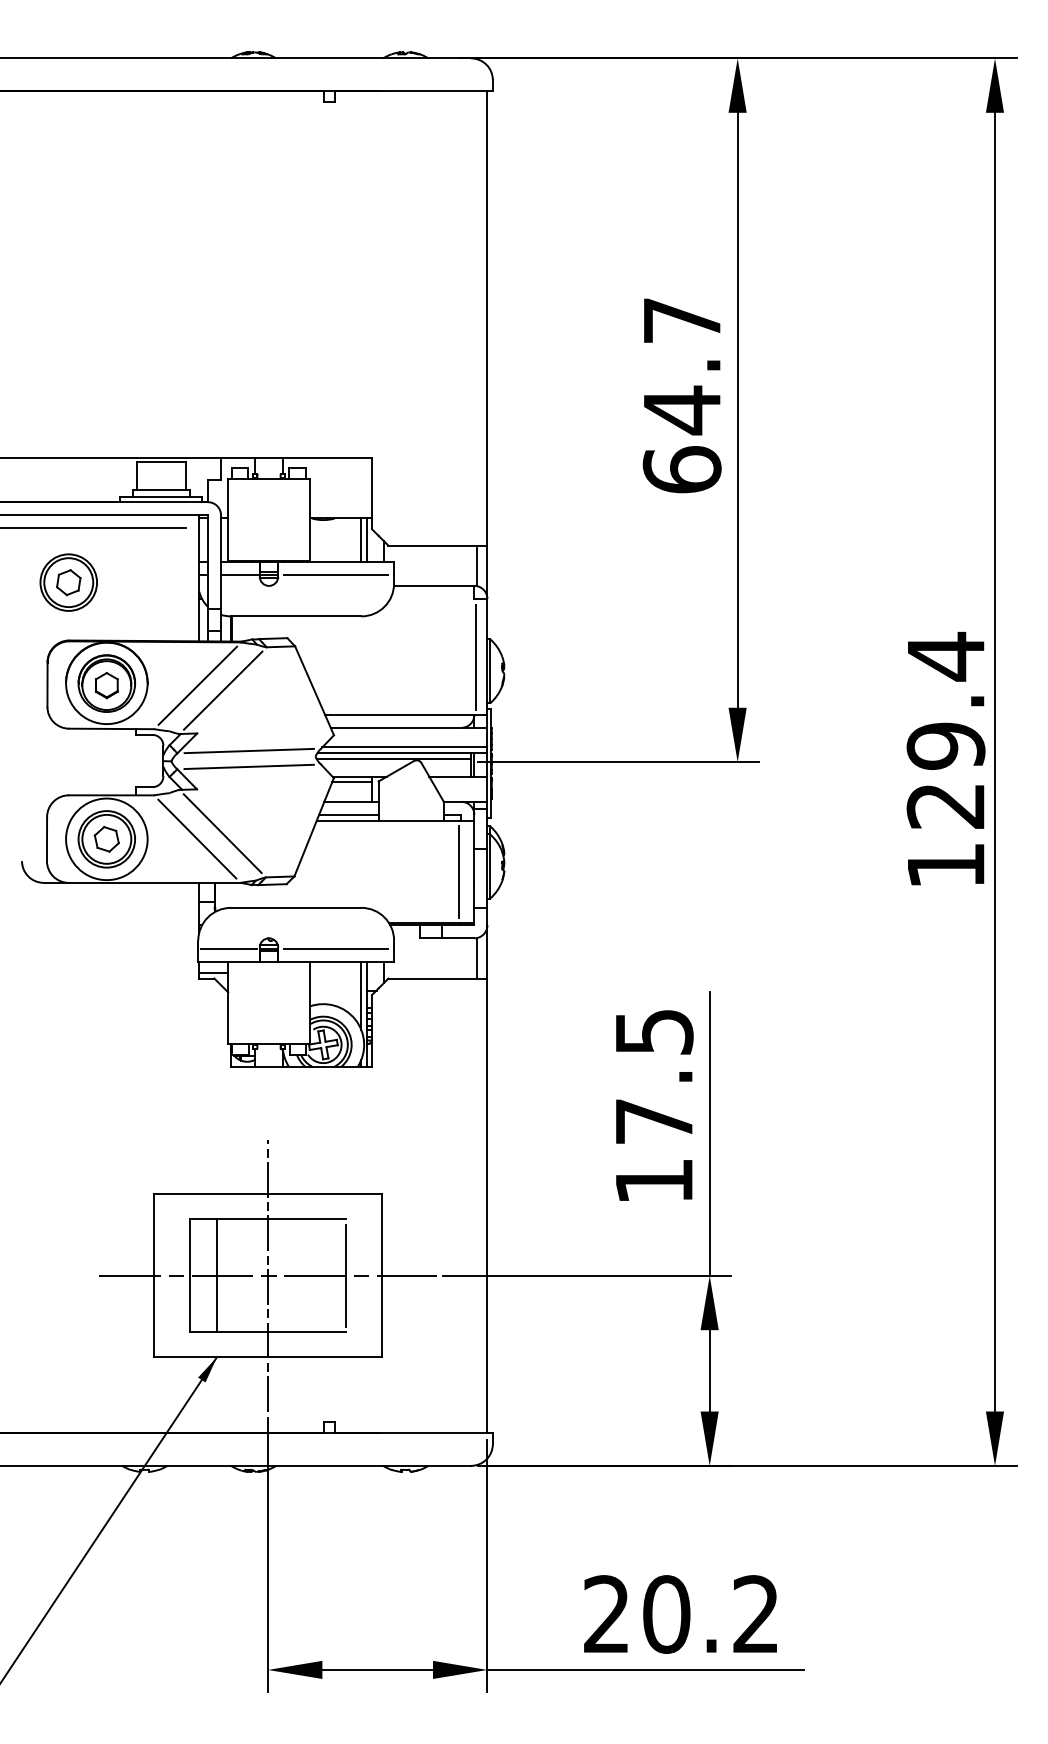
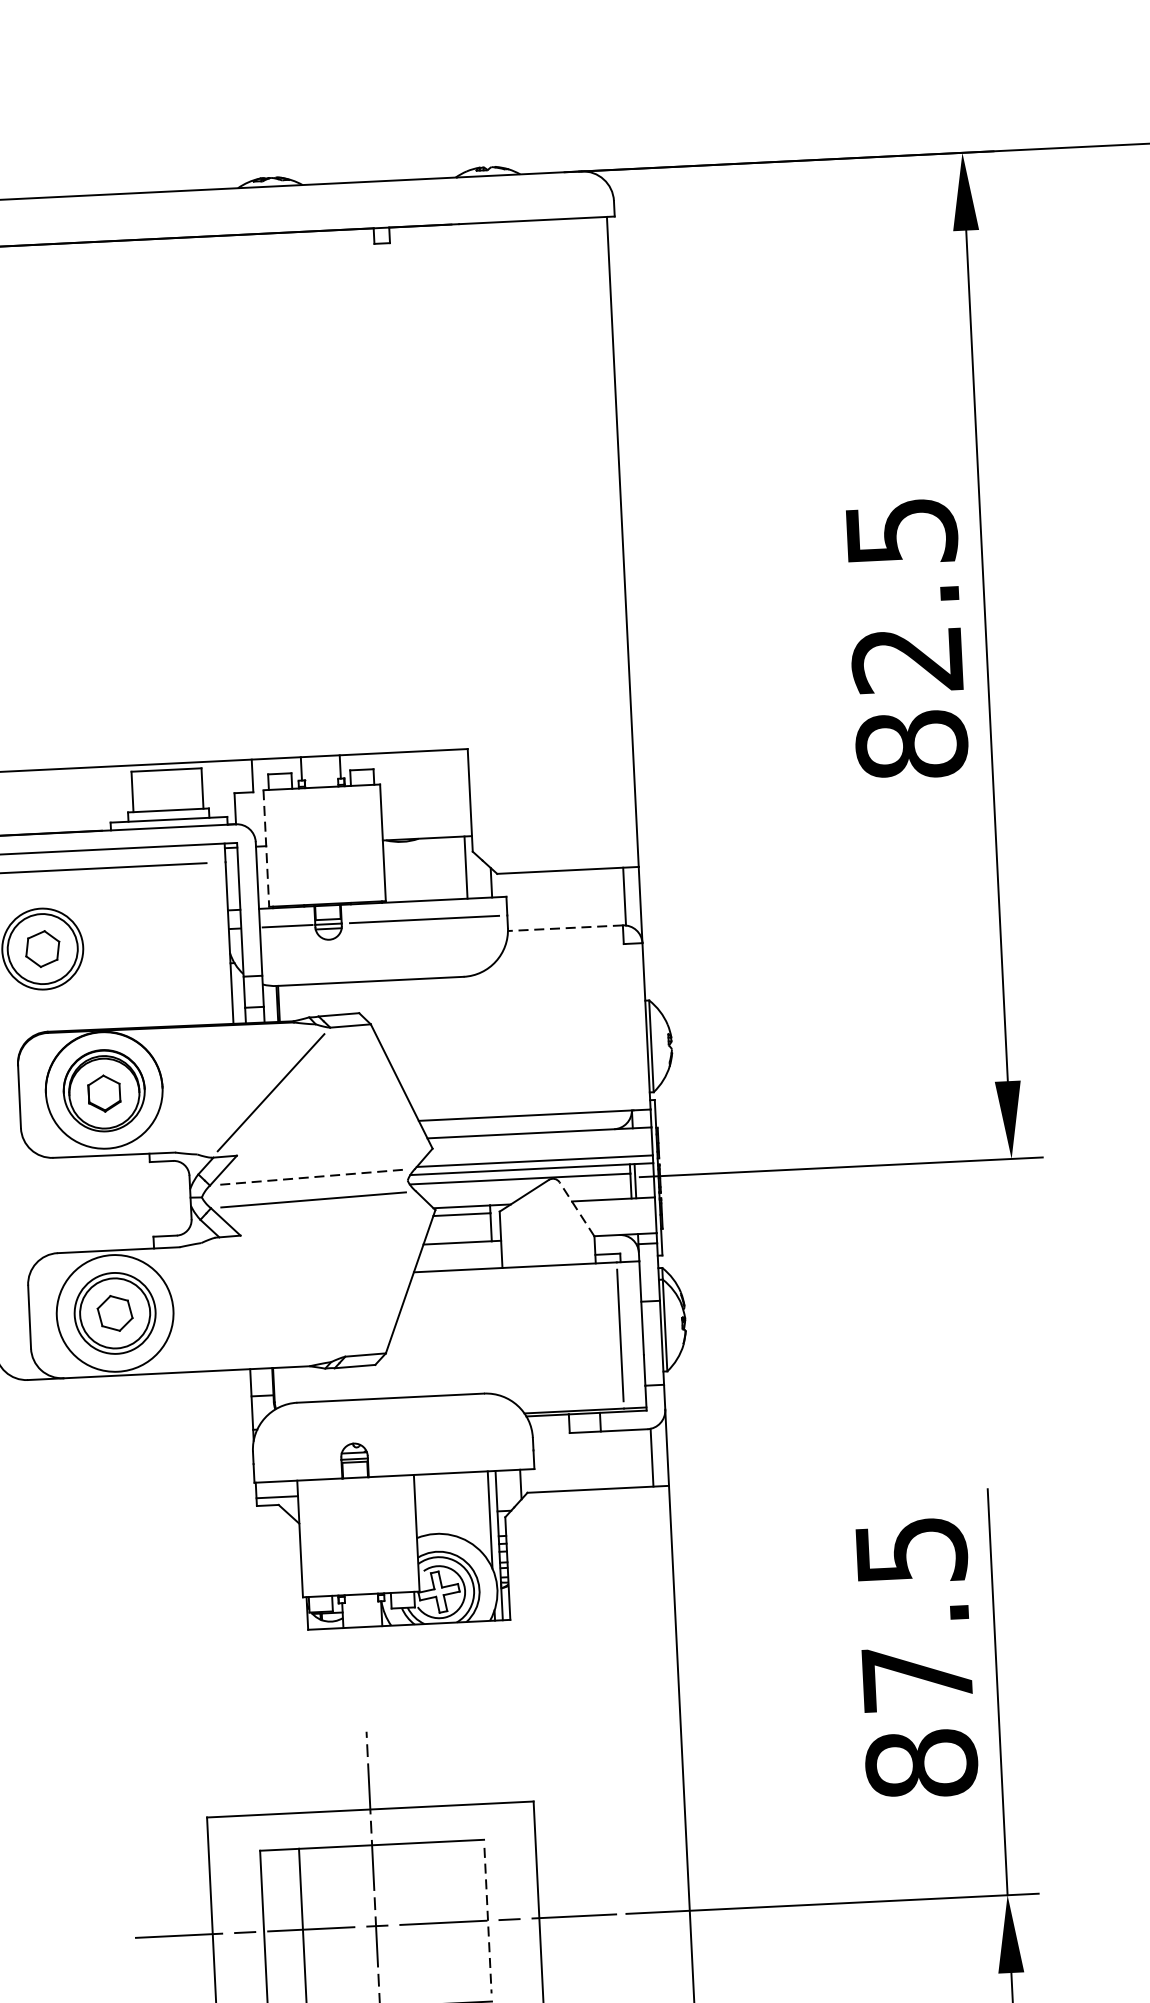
text: (681, 395) -> (905, 638), 64.7 -> 82.5
line: (228, 520) -> (266, 849), solid -> dashed
line: (361, 539) -> (458, 866), removed
line: (433, 585) -> (564, 927), solid -> dashed
line: (475, 656) -> (629, 1026), removed
line: (197, 685) -> (233, 1087), removed
line: (249, 751) -> (312, 1177), solid -> dashed
line: (432, 782) -> (576, 1209), solid -> dashed
line: (348, 814) -> (458, 1260), removed
line: (222, 833) -> (280, 1296), removed
line: (197, 838) -> (244, 1305), removed
line: (228, 949) -> (296, 1462), removed
line: (336, 949) -> (451, 1454), removed
text: (653, 1180) -> (920, 1762), 17.5 -> 87.5
line: (346, 1275) -> (488, 1920), solid -> dashed

